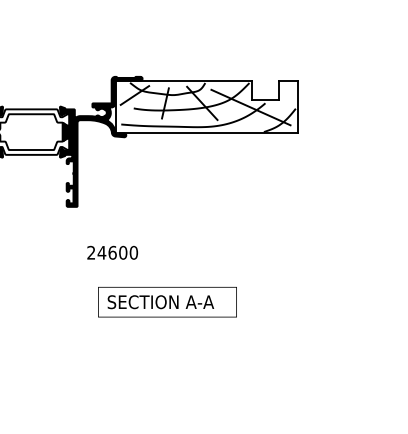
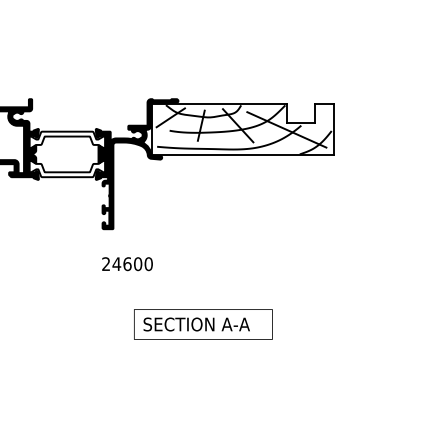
text: (112, 253) -> (127, 264), moved

